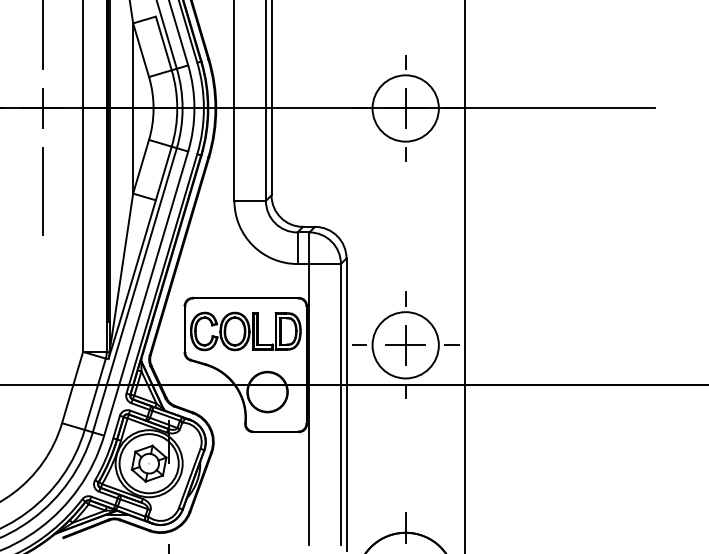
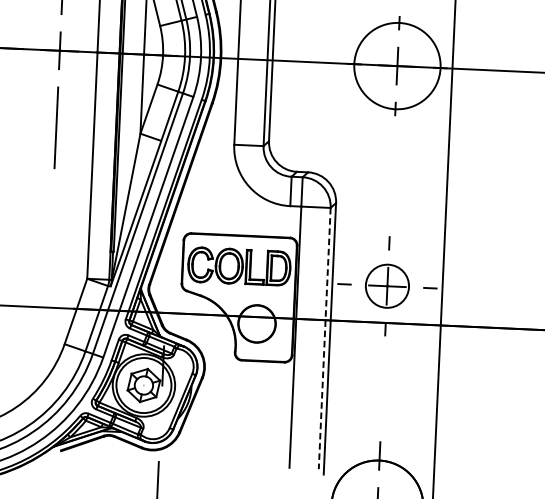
circle: (405, 108) -> (397, 66), size x1.4
circle: (405, 345) -> (387, 286), size x0.7
line: (340, 405) -> (324, 339), solid -> dashed

